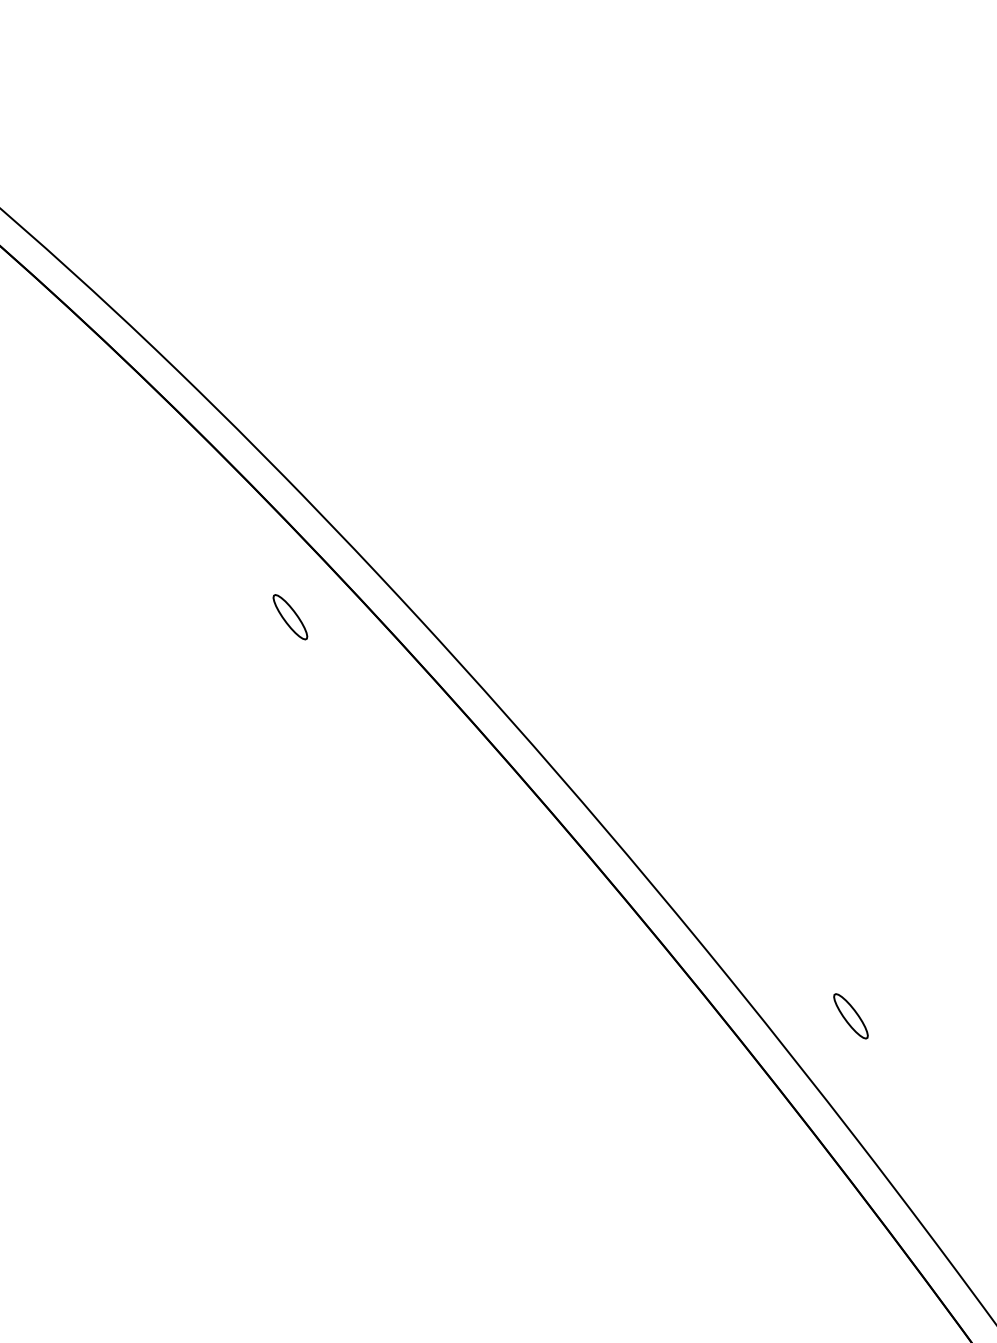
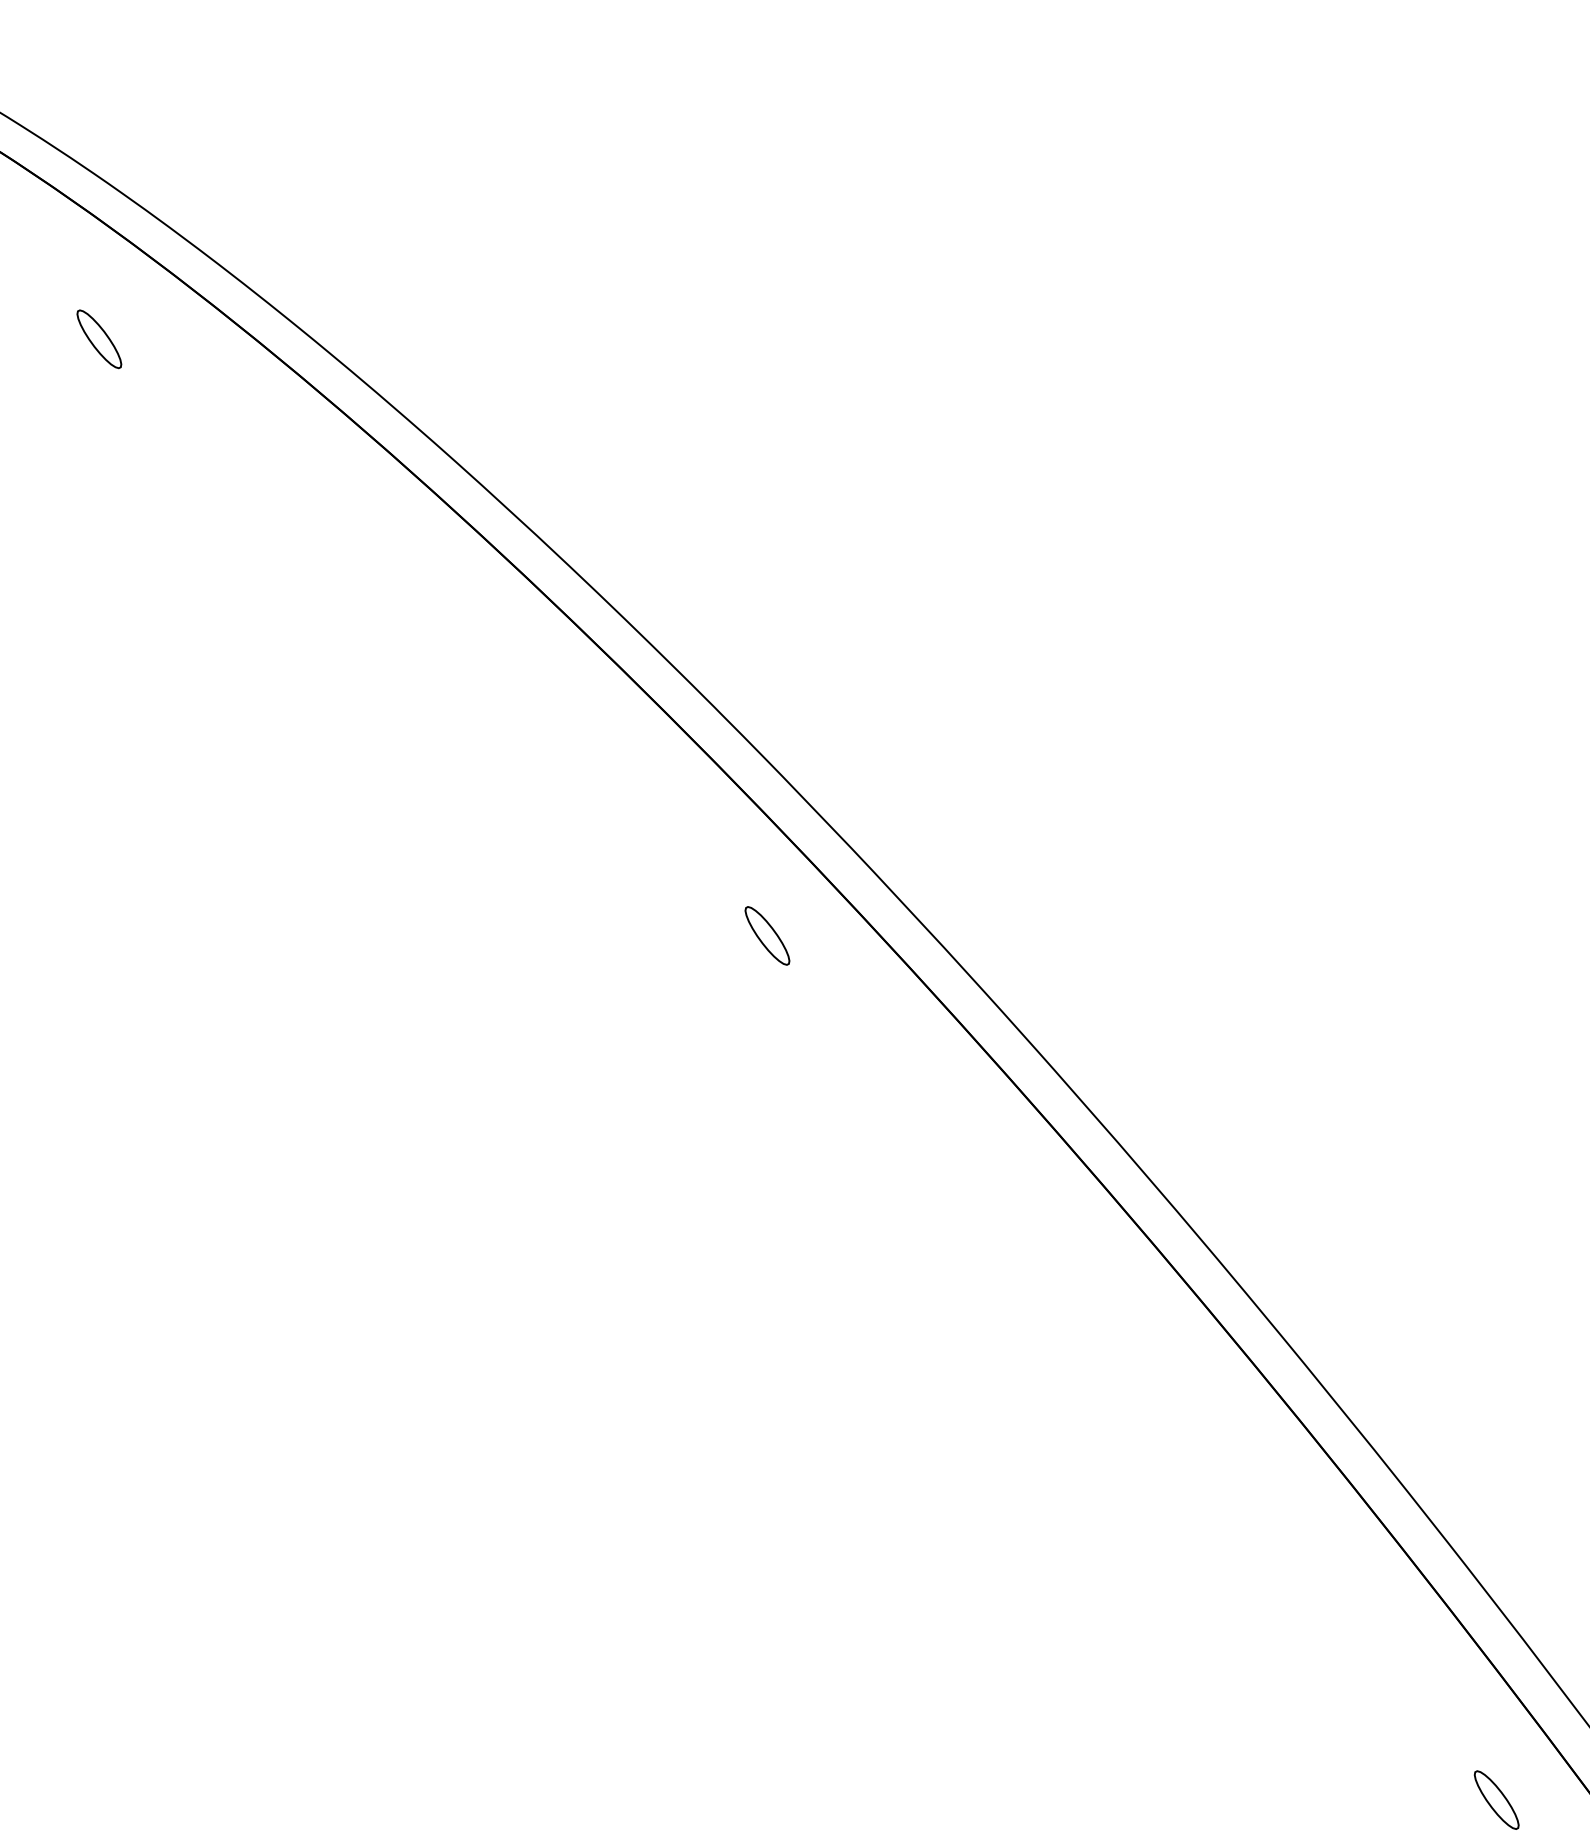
part: (850, 1015) -> (1496, 1799), moved

